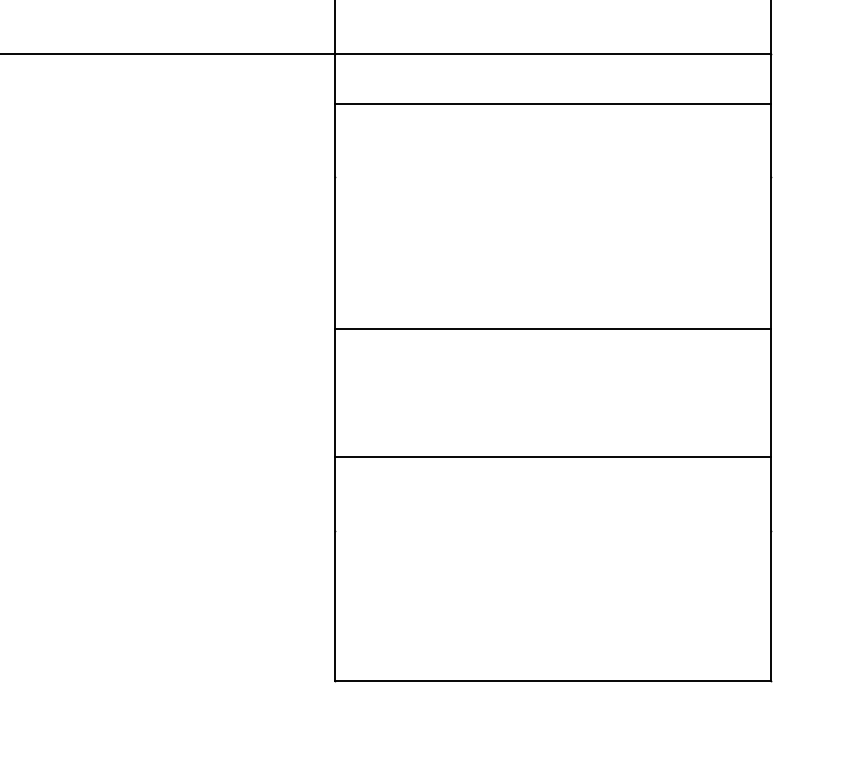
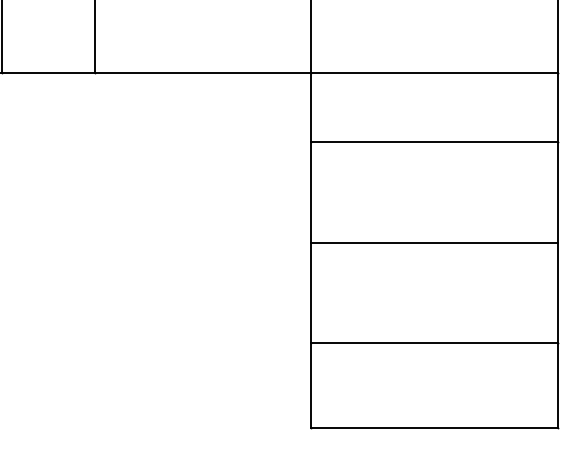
line: (552, 104) -> (434, 142), moved
line: (552, 328) -> (434, 242), moved
line: (552, 457) -> (434, 343), moved

